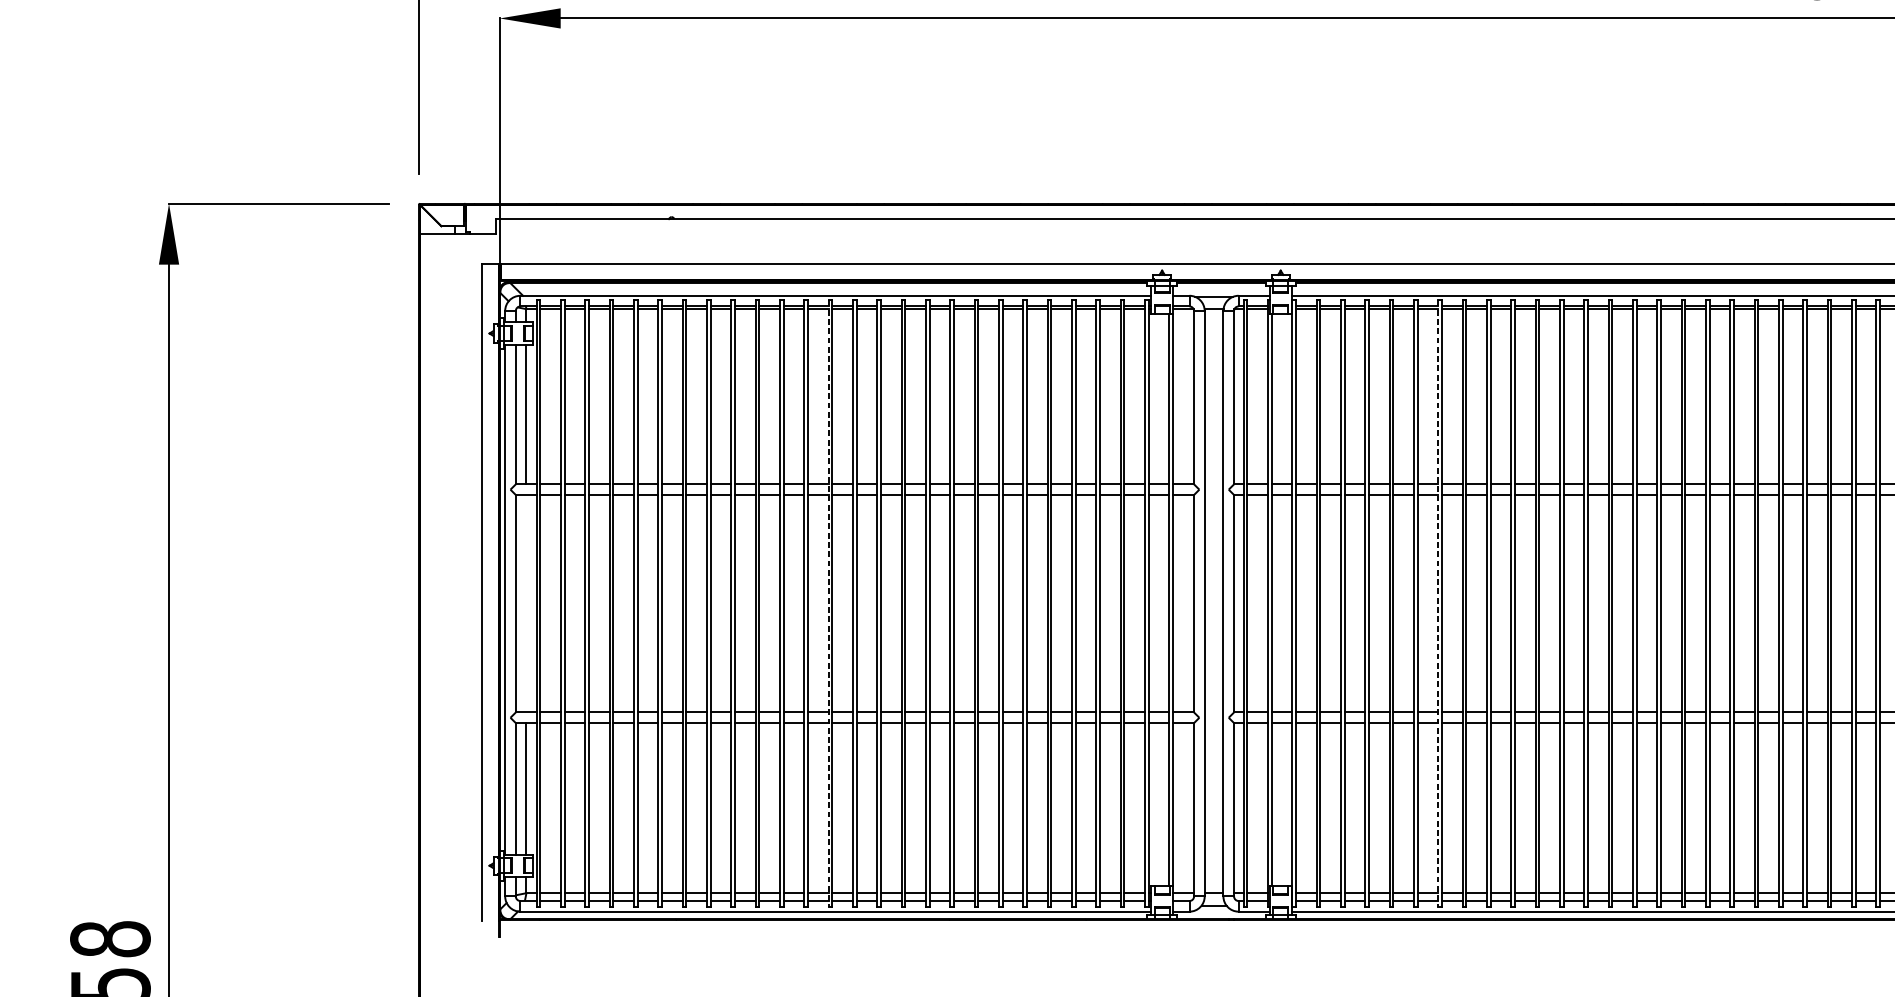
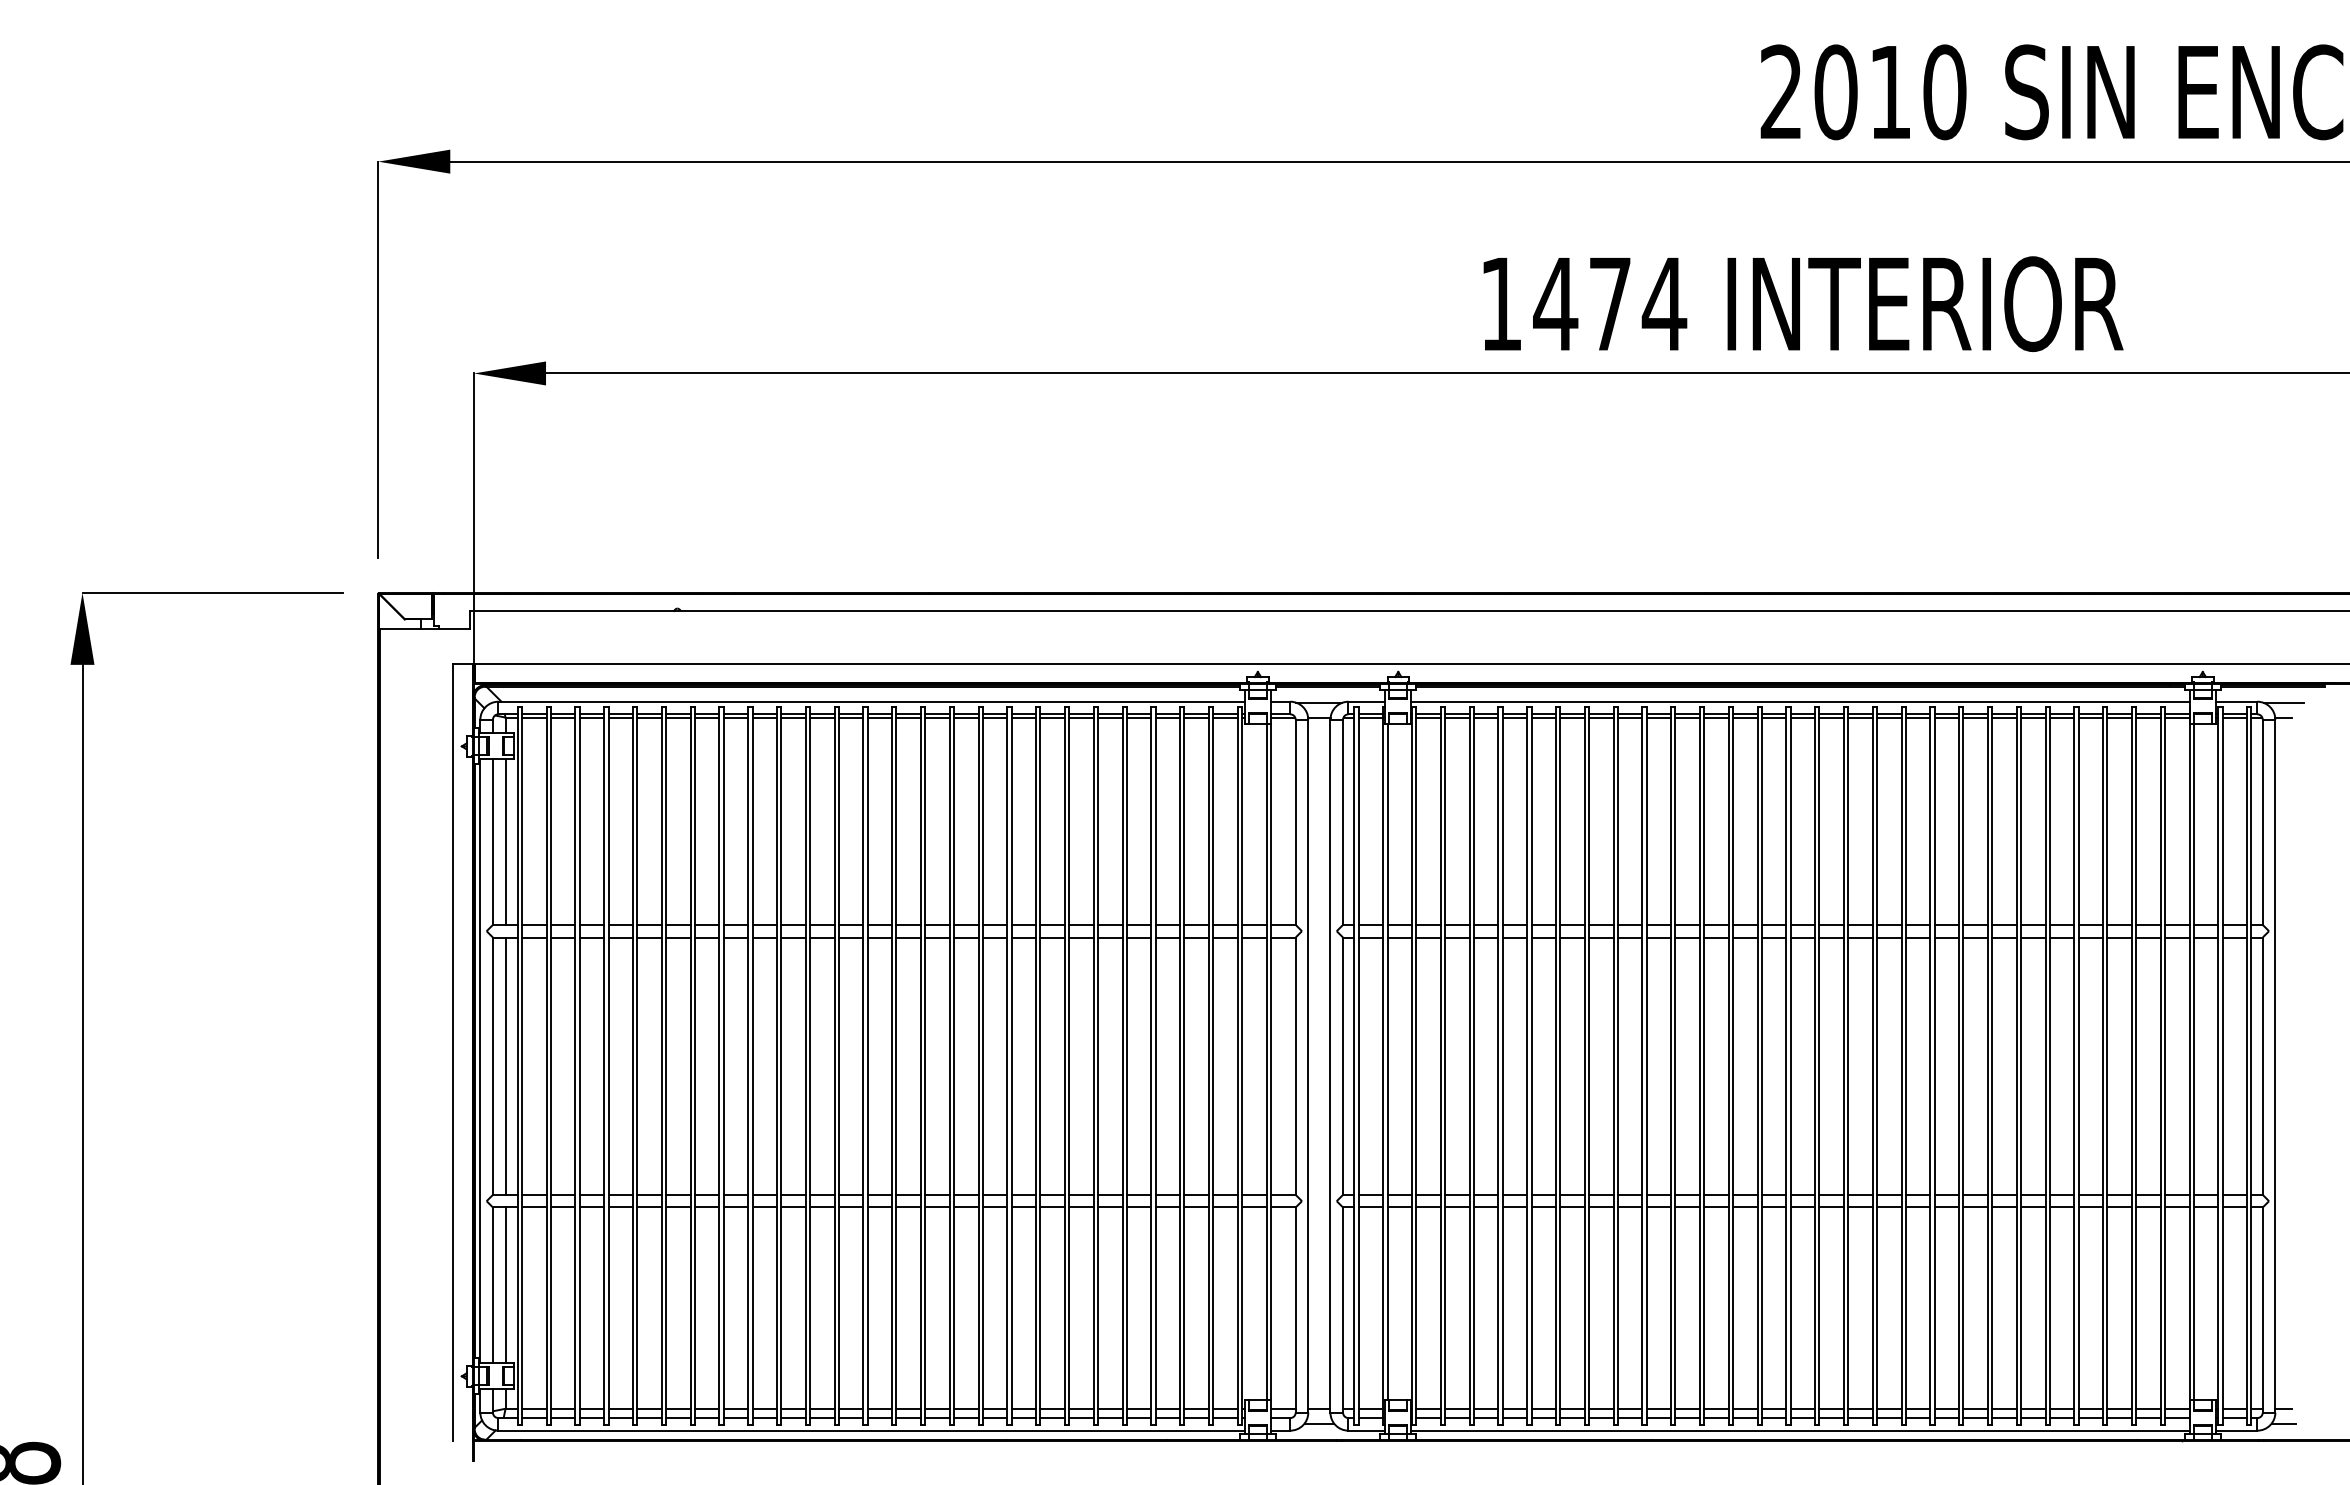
line: (526, 603) -> (505, 1065), added
line: (828, 603) -> (863, 1066), dashed -> solid
line: (1438, 603) -> (1584, 1066), dashed -> solid

